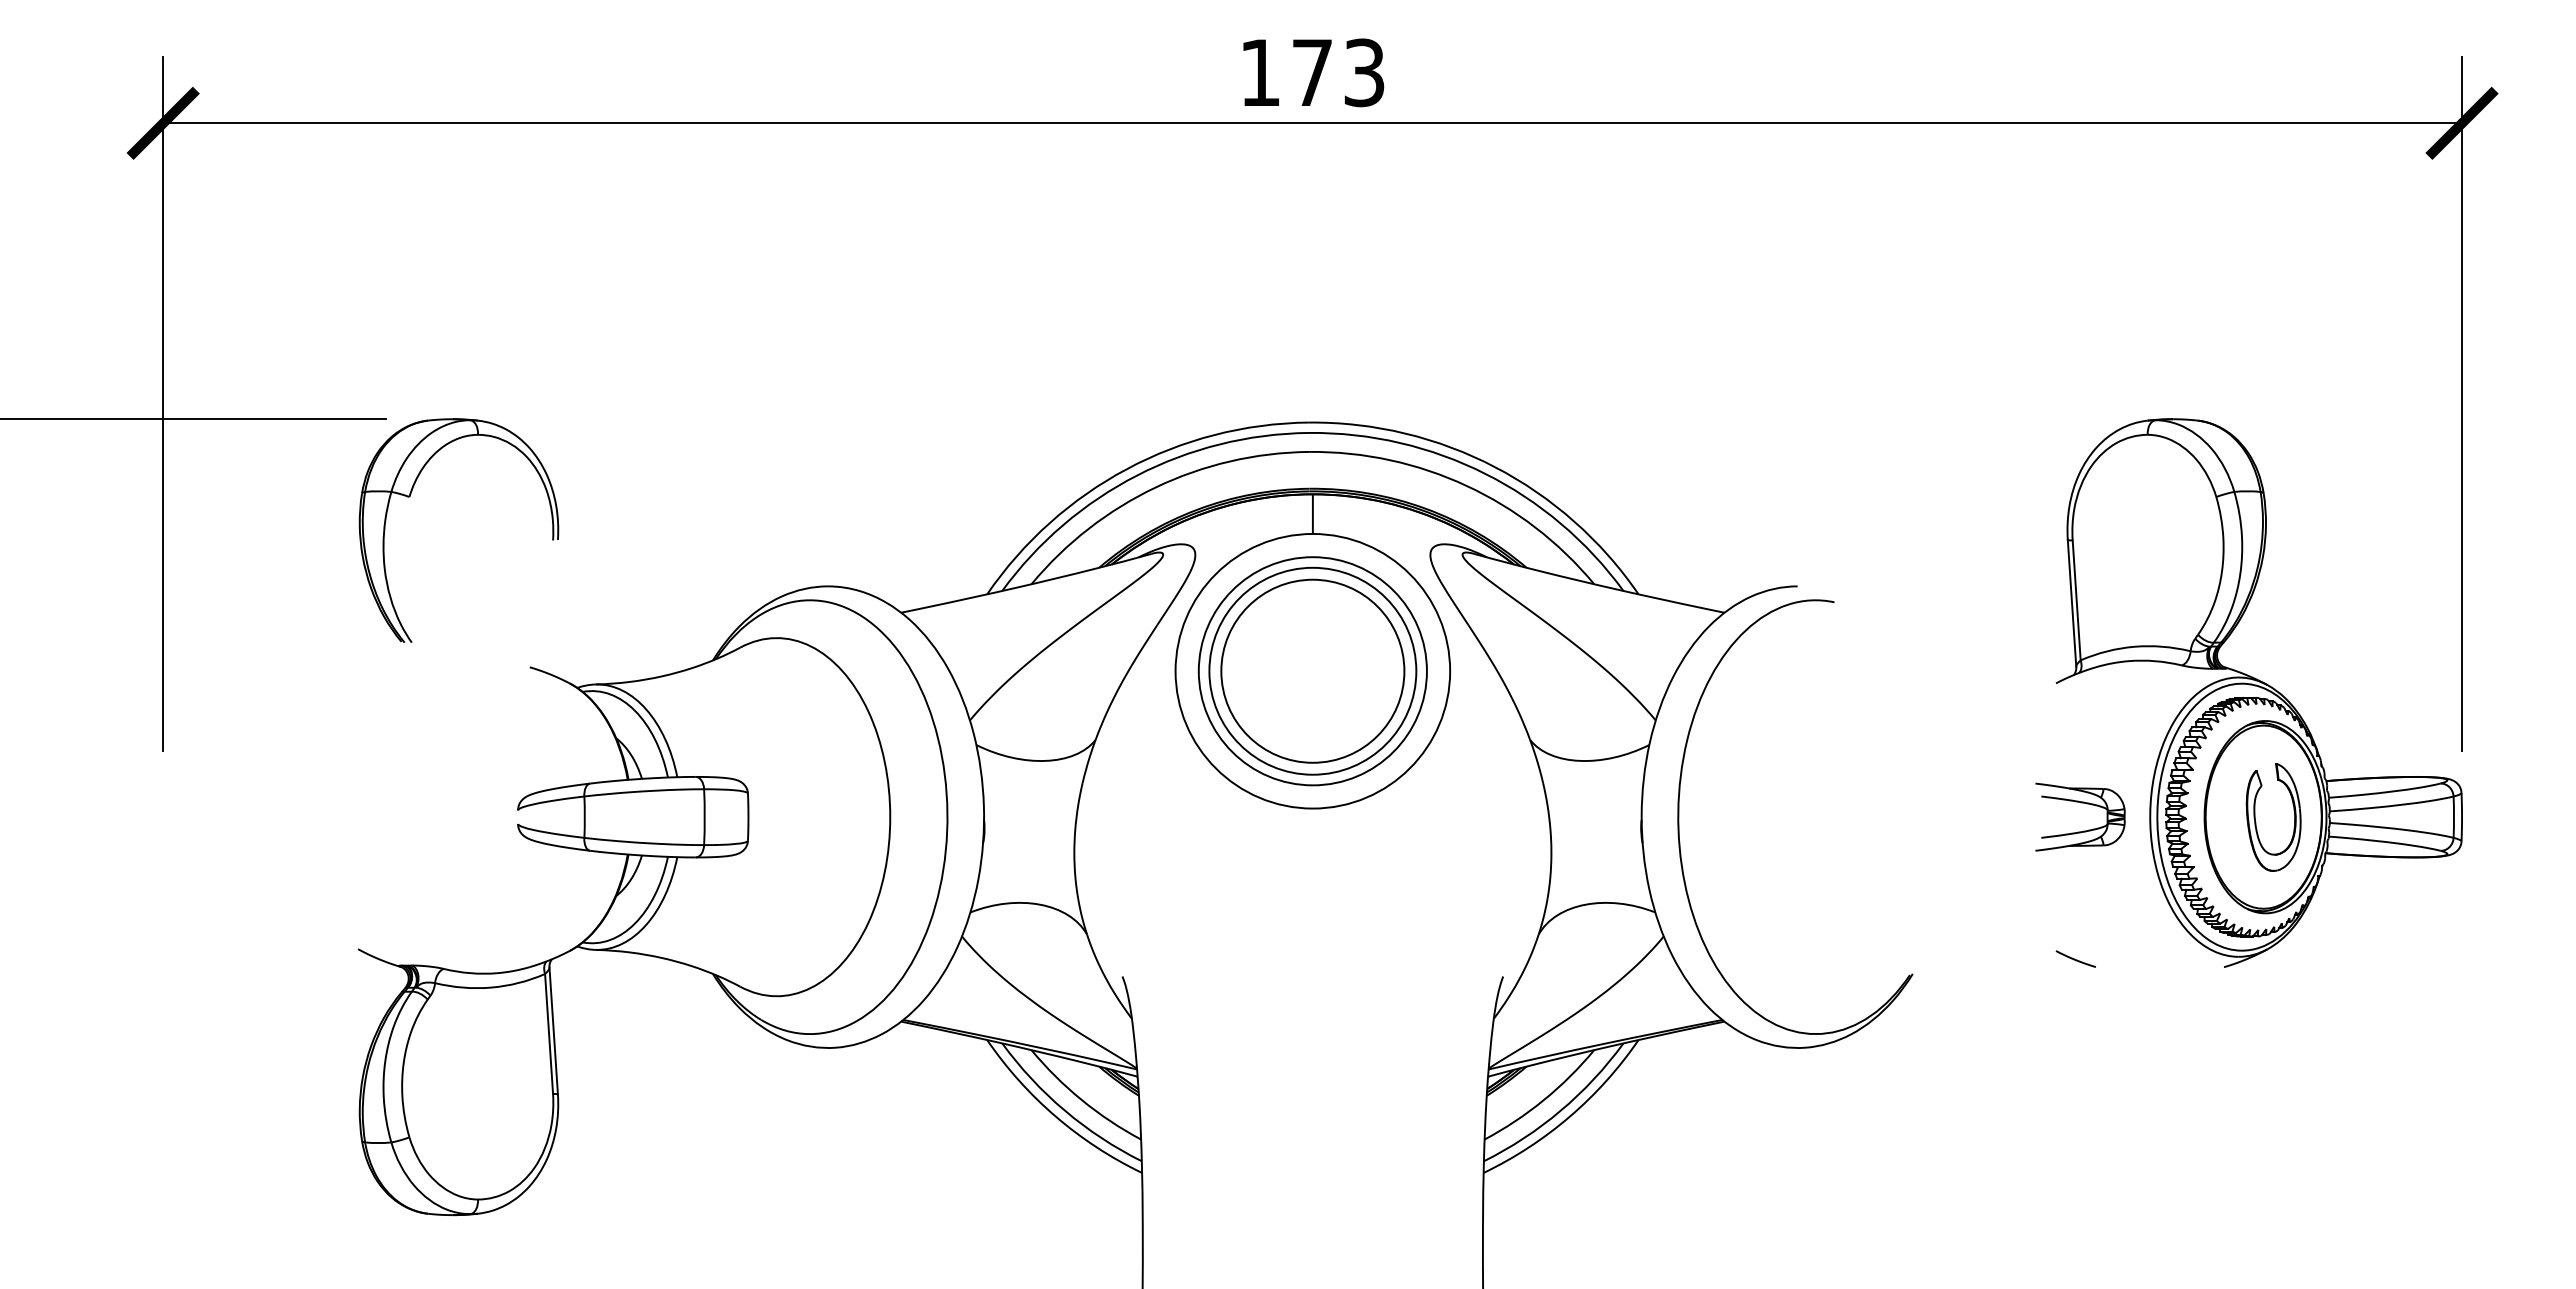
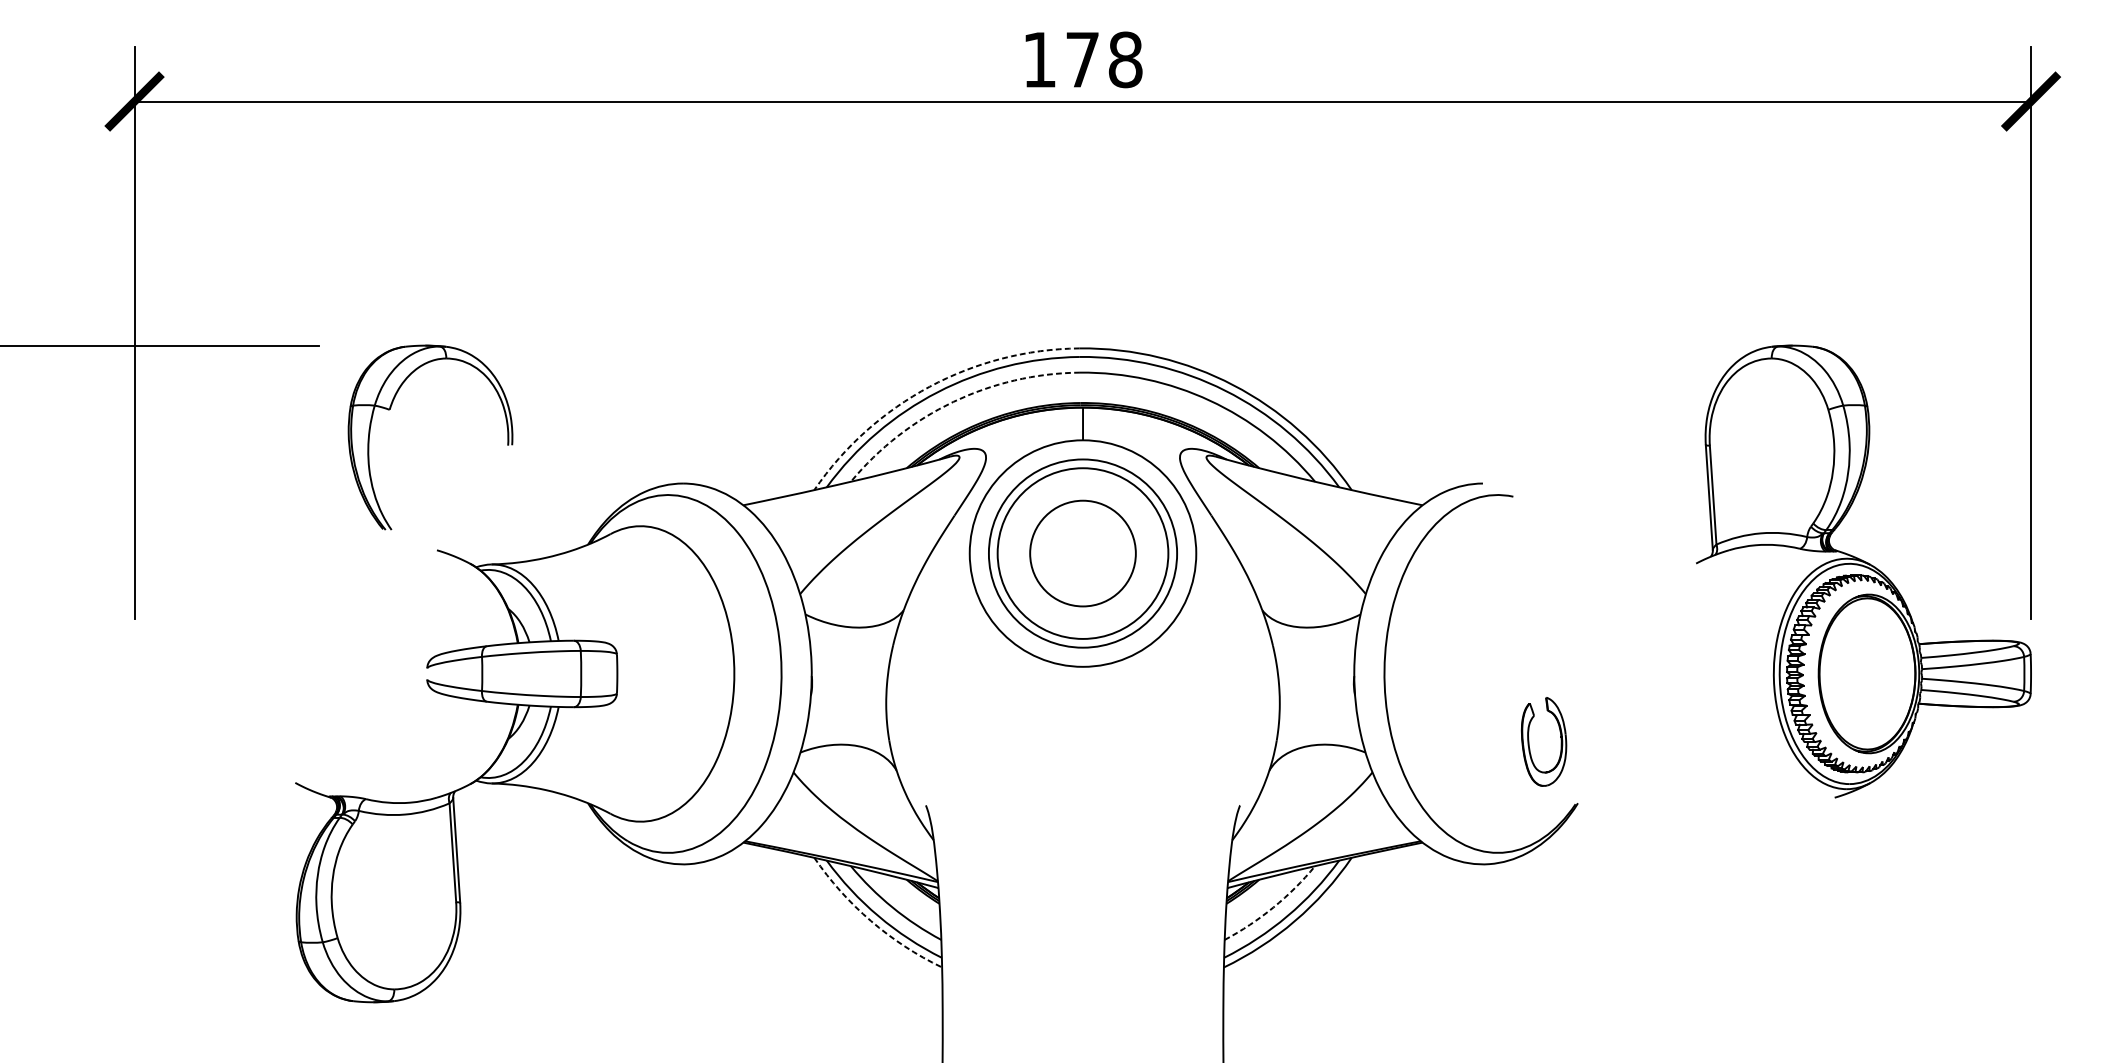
text: (1364, 72) -> (1125, 59), 173 -> 178
arc: (1126, 469) -> (929, 387), solid -> dashed
arc: (1155, 487) -> (953, 401), solid -> dashed
part: (410, 496) -> (390, 409), moved
circle: (1312, 670) -> (1082, 552), size x0.7
part: (2081, 803) -> (1717, 662), removed
part: (2256, 822) -> (1529, 746), moved
curve: (2074, 958) -> (1711, 790), removed
arc: (1543, 1100) -> (1273, 907), solid -> dashed
arc: (1055, 1116) -> (870, 920), solid -> dashed

